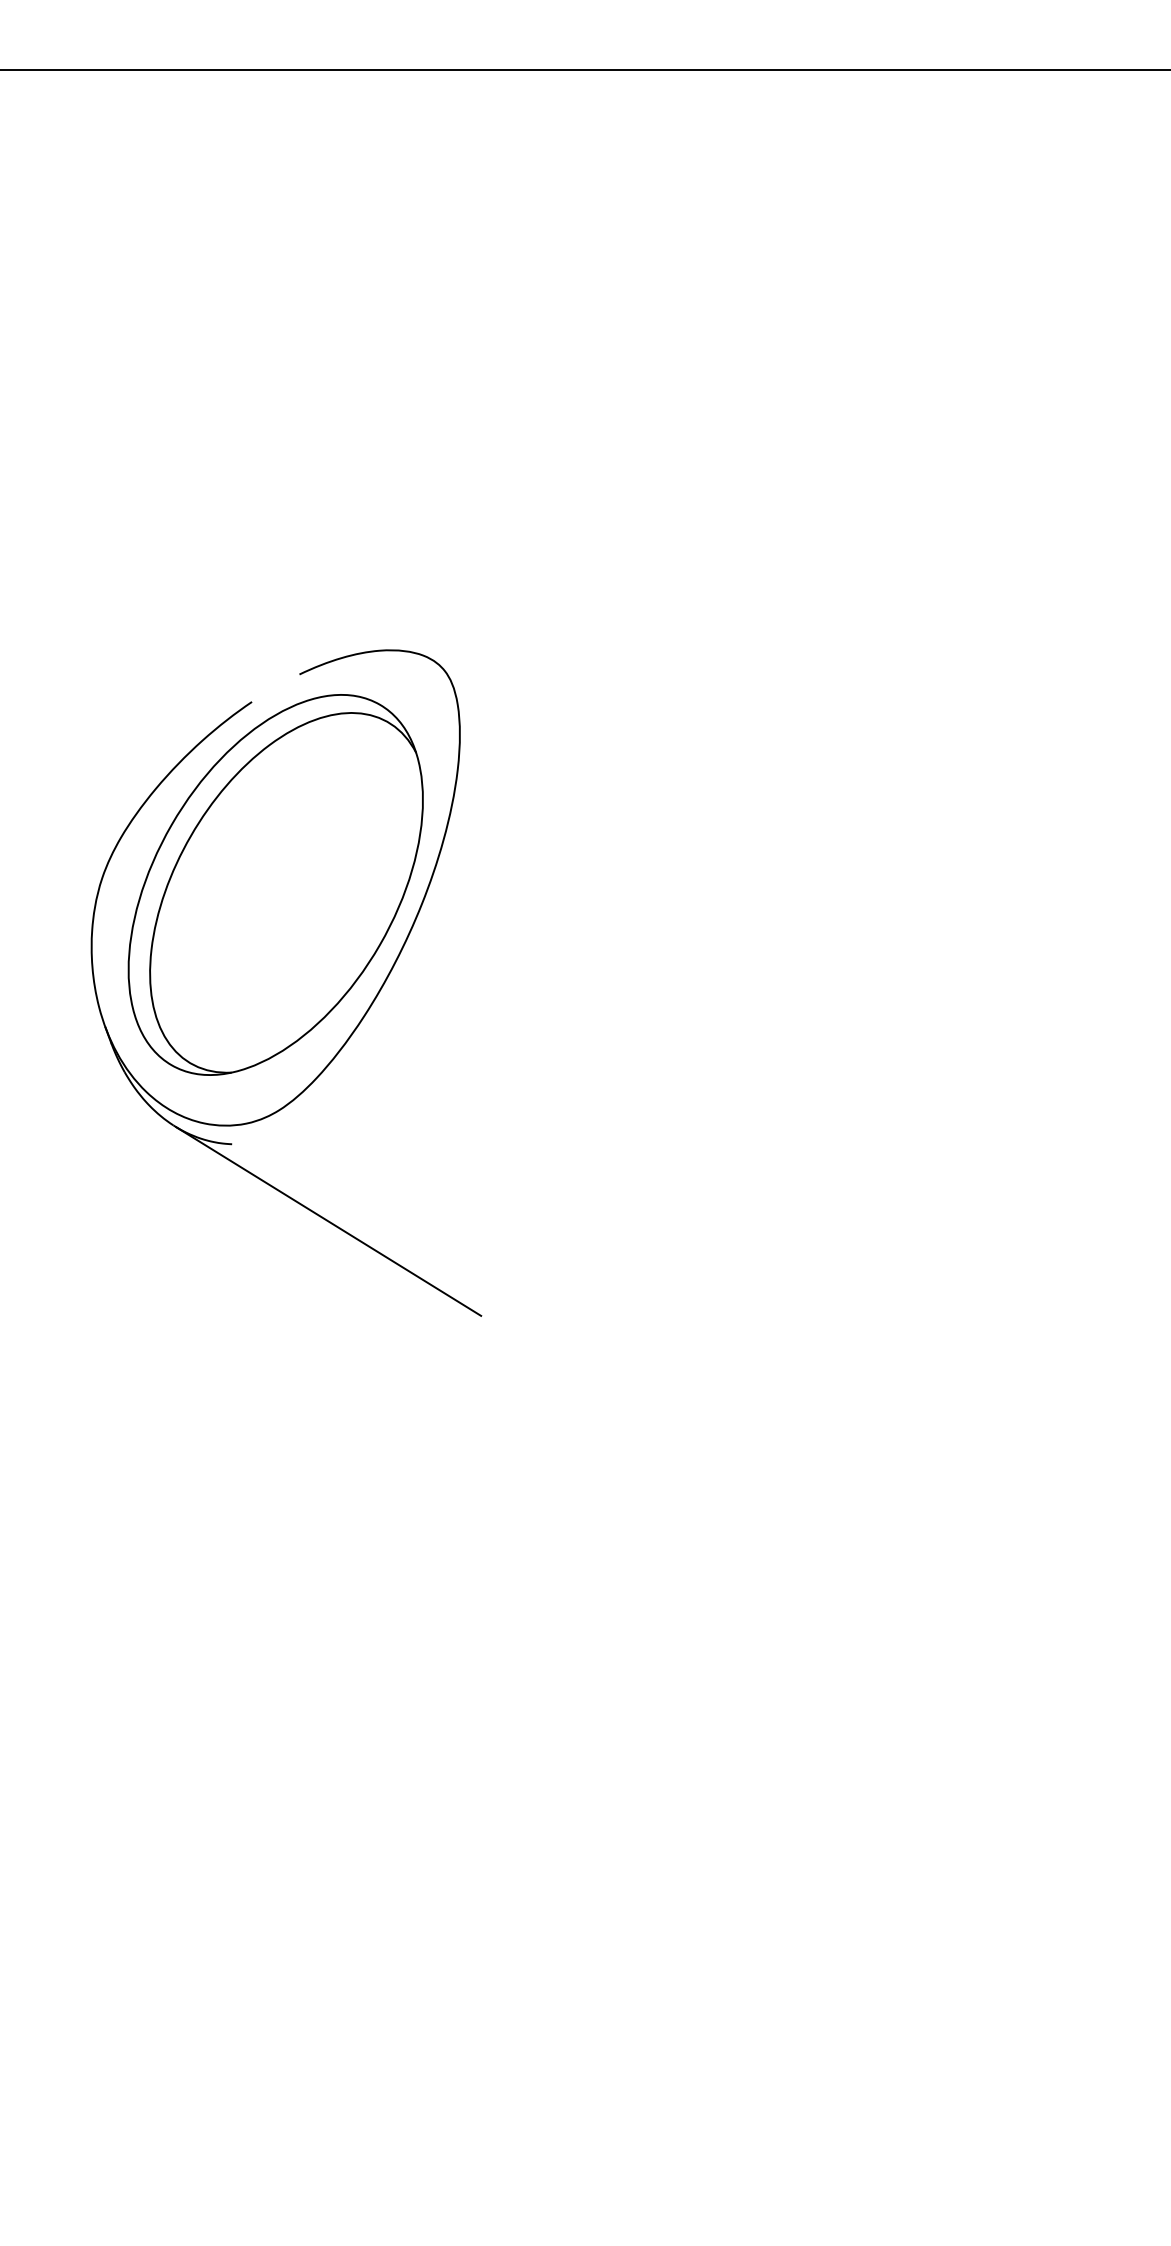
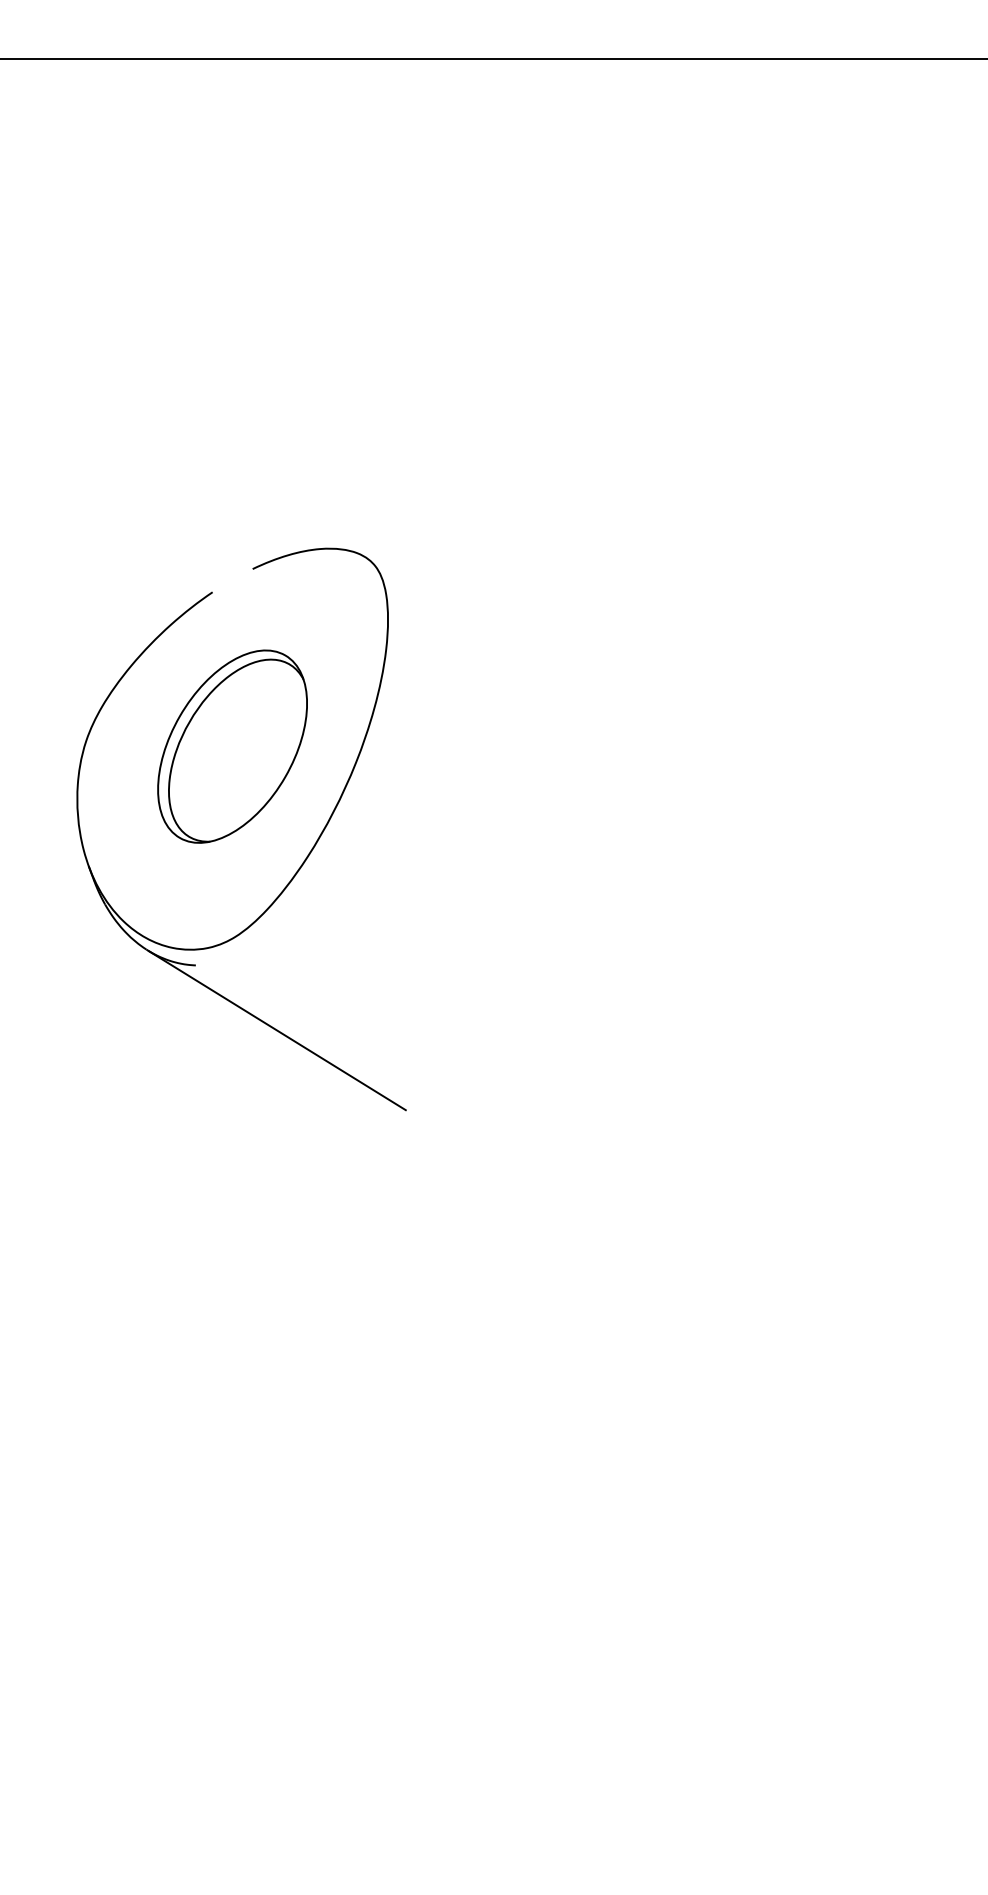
part: (275, 884) -> (232, 746), size x0.6

